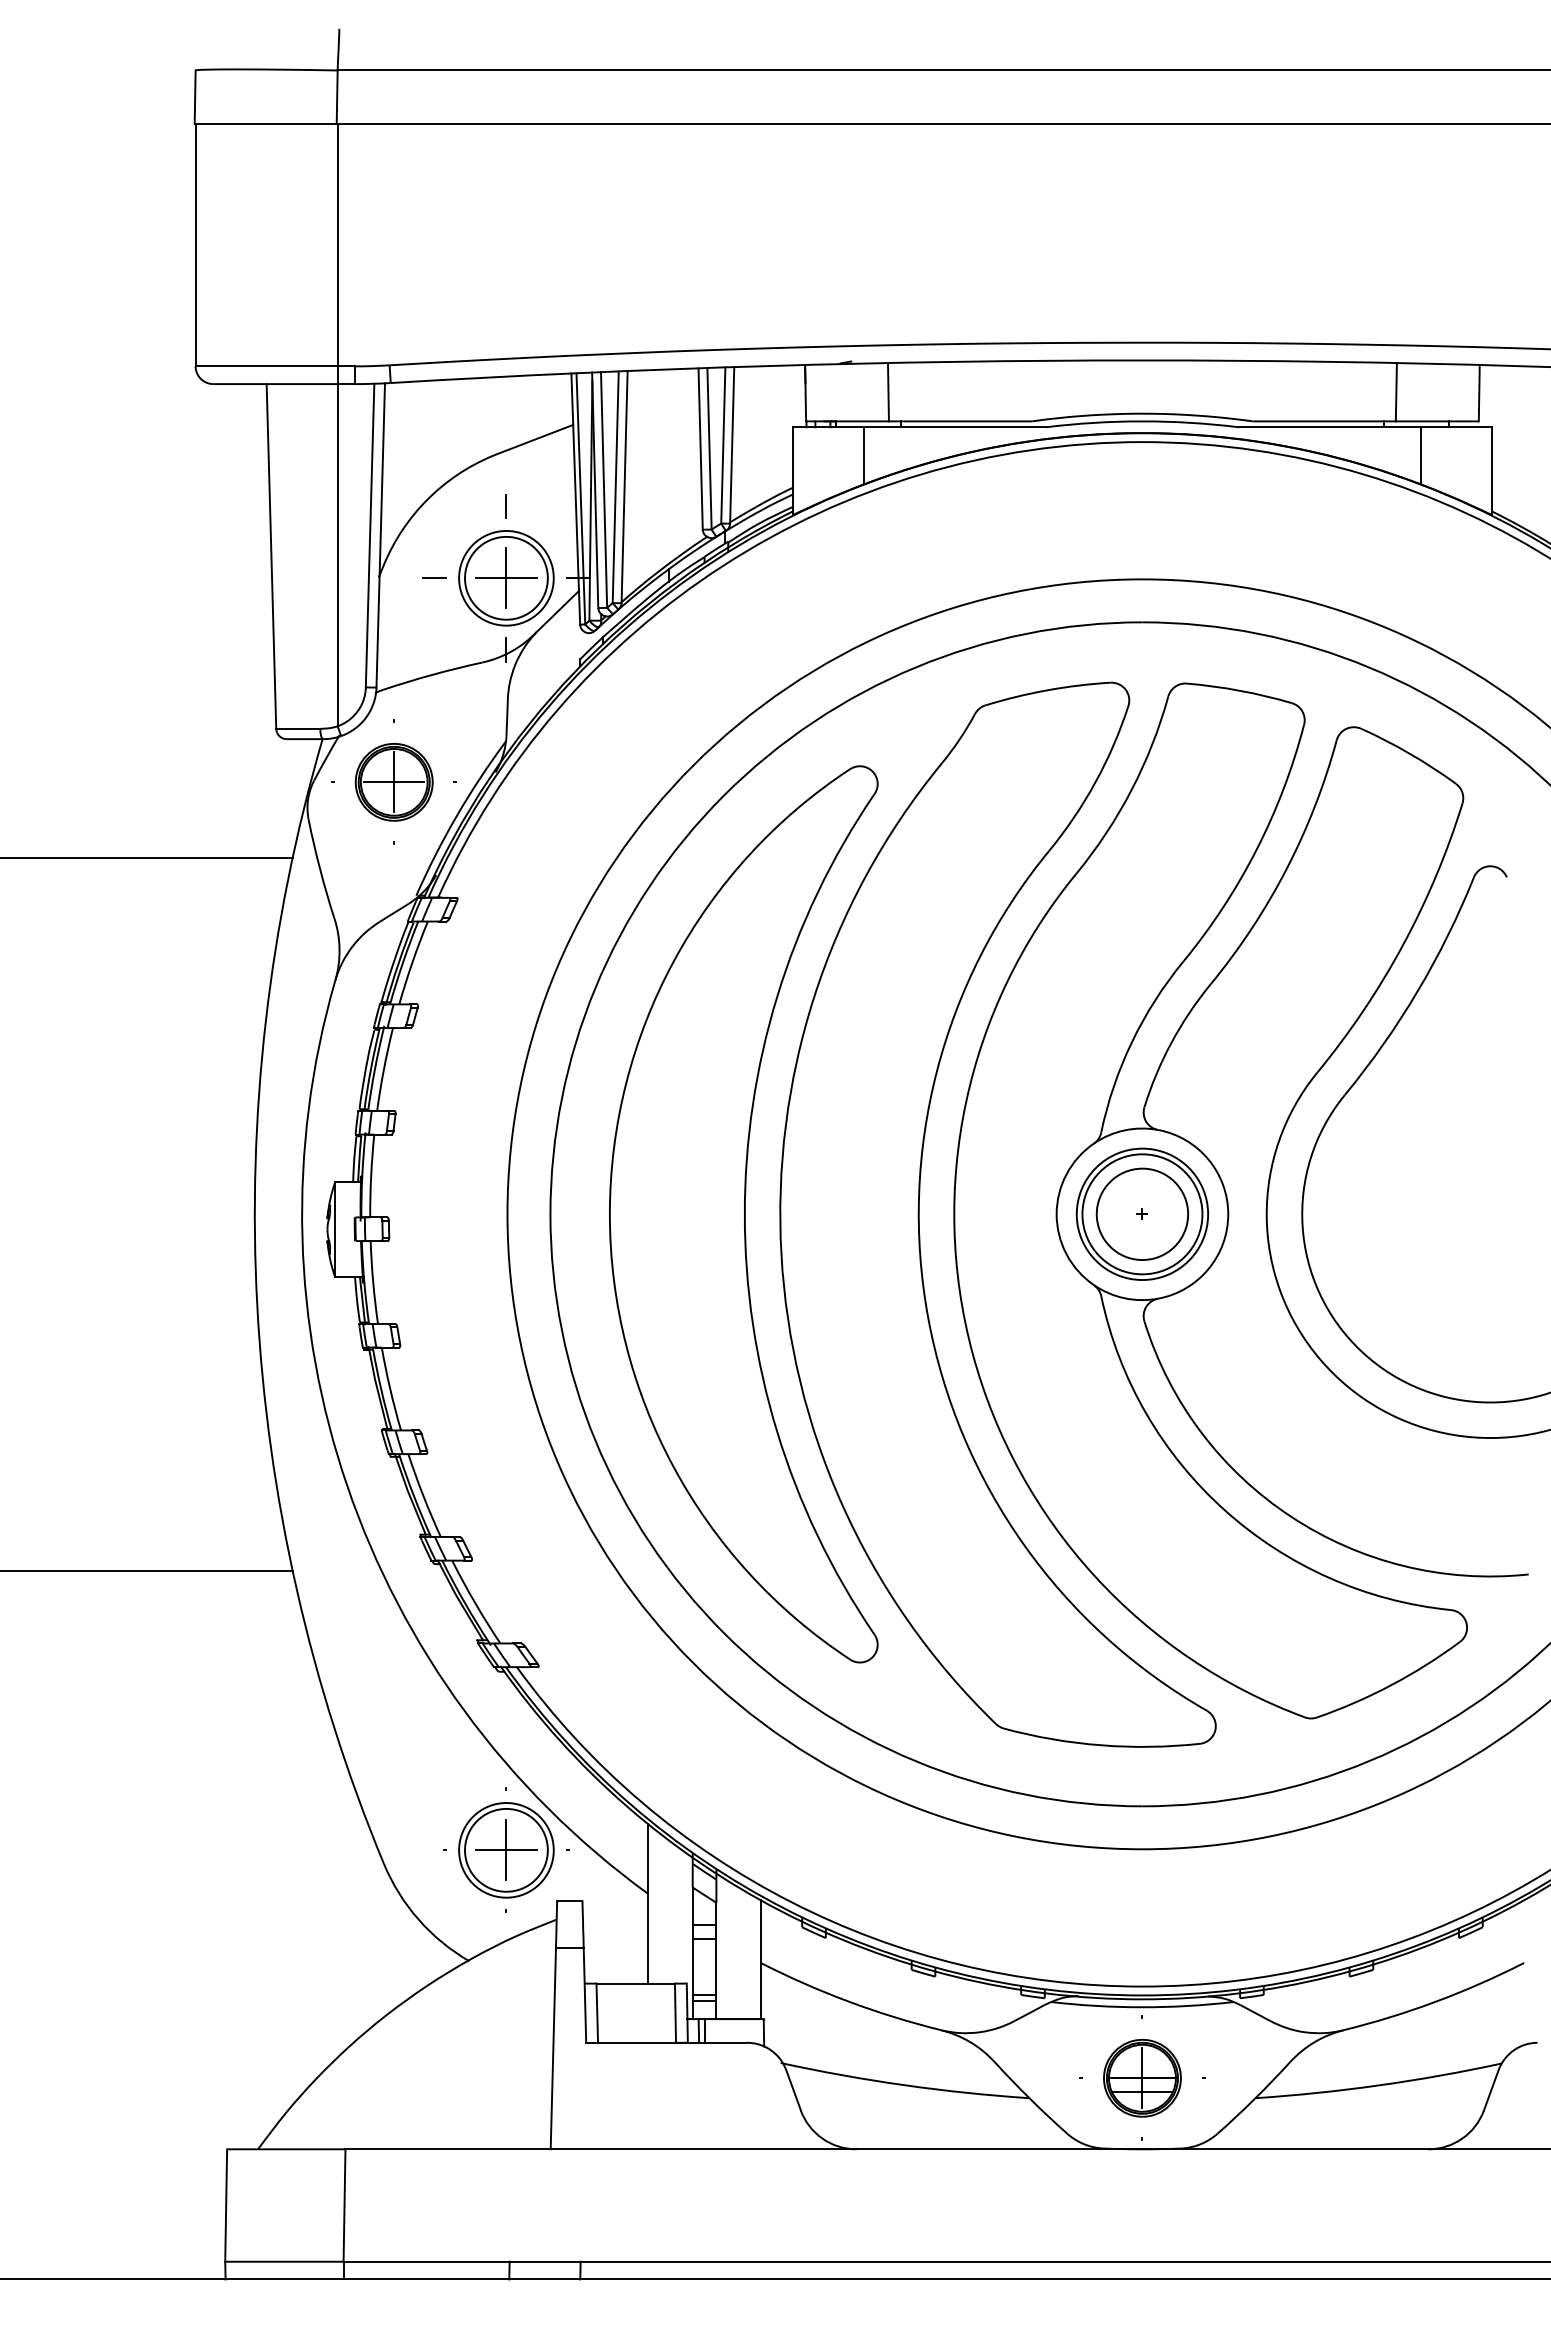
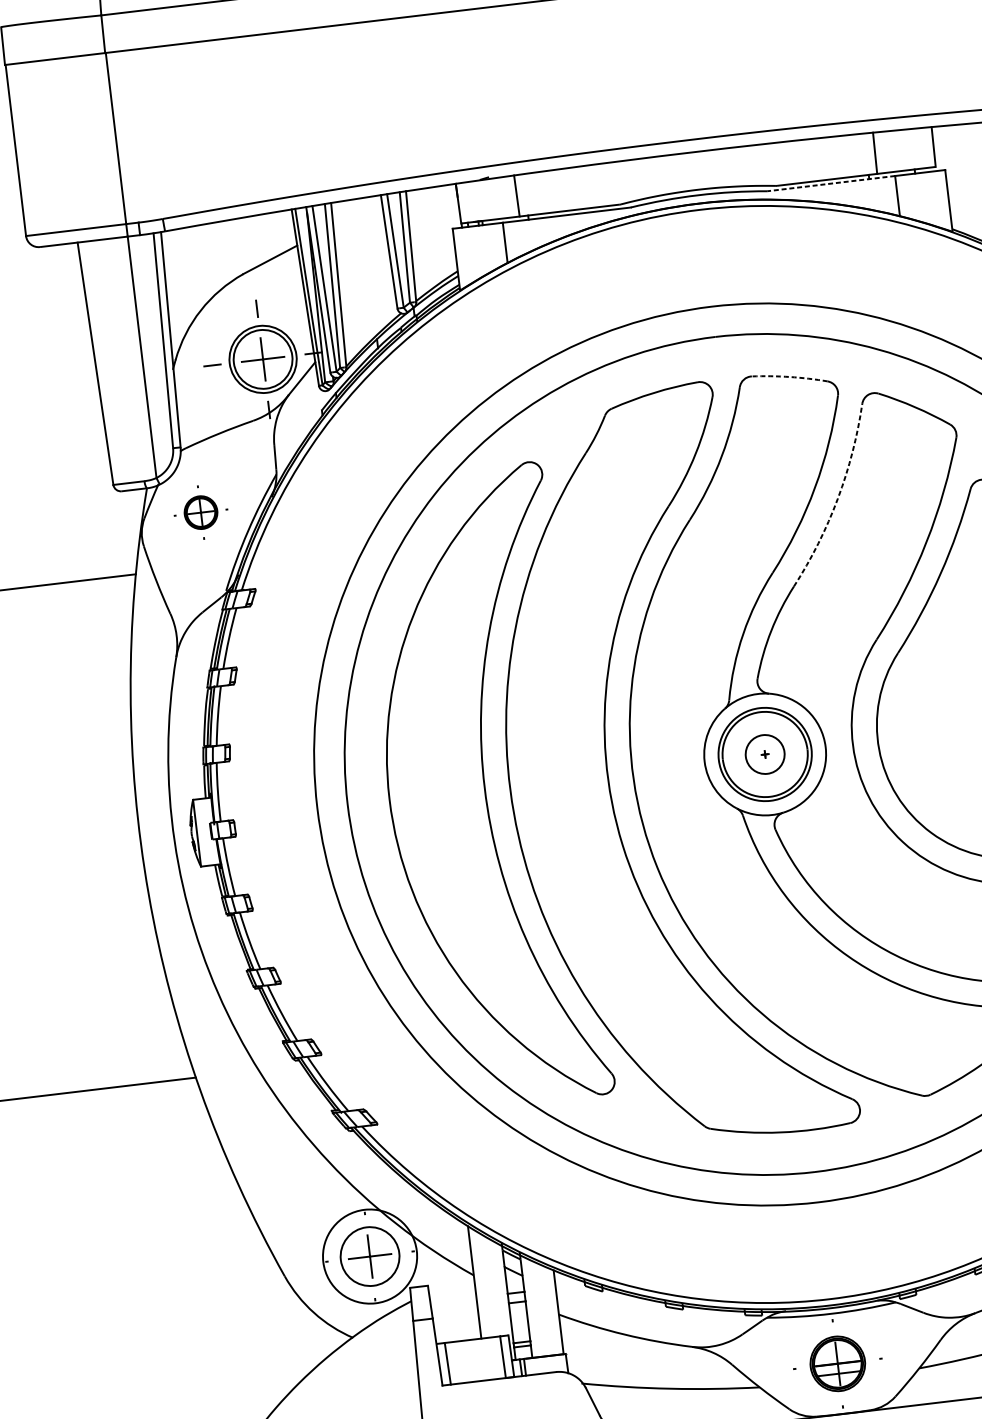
line: (1329, 427) -> (830, 183), solid -> dashed
arc: (1239, 690) -> (789, 376), solid -> dashed
part: (393, 781) -> (200, 512), size x0.6
arc: (1286, 868) -> (837, 498), solid -> dashed
circle: (1142, 1214) -> (765, 754), size x0.6
circle: (506, 1850) -> (370, 1256), size x1.4

